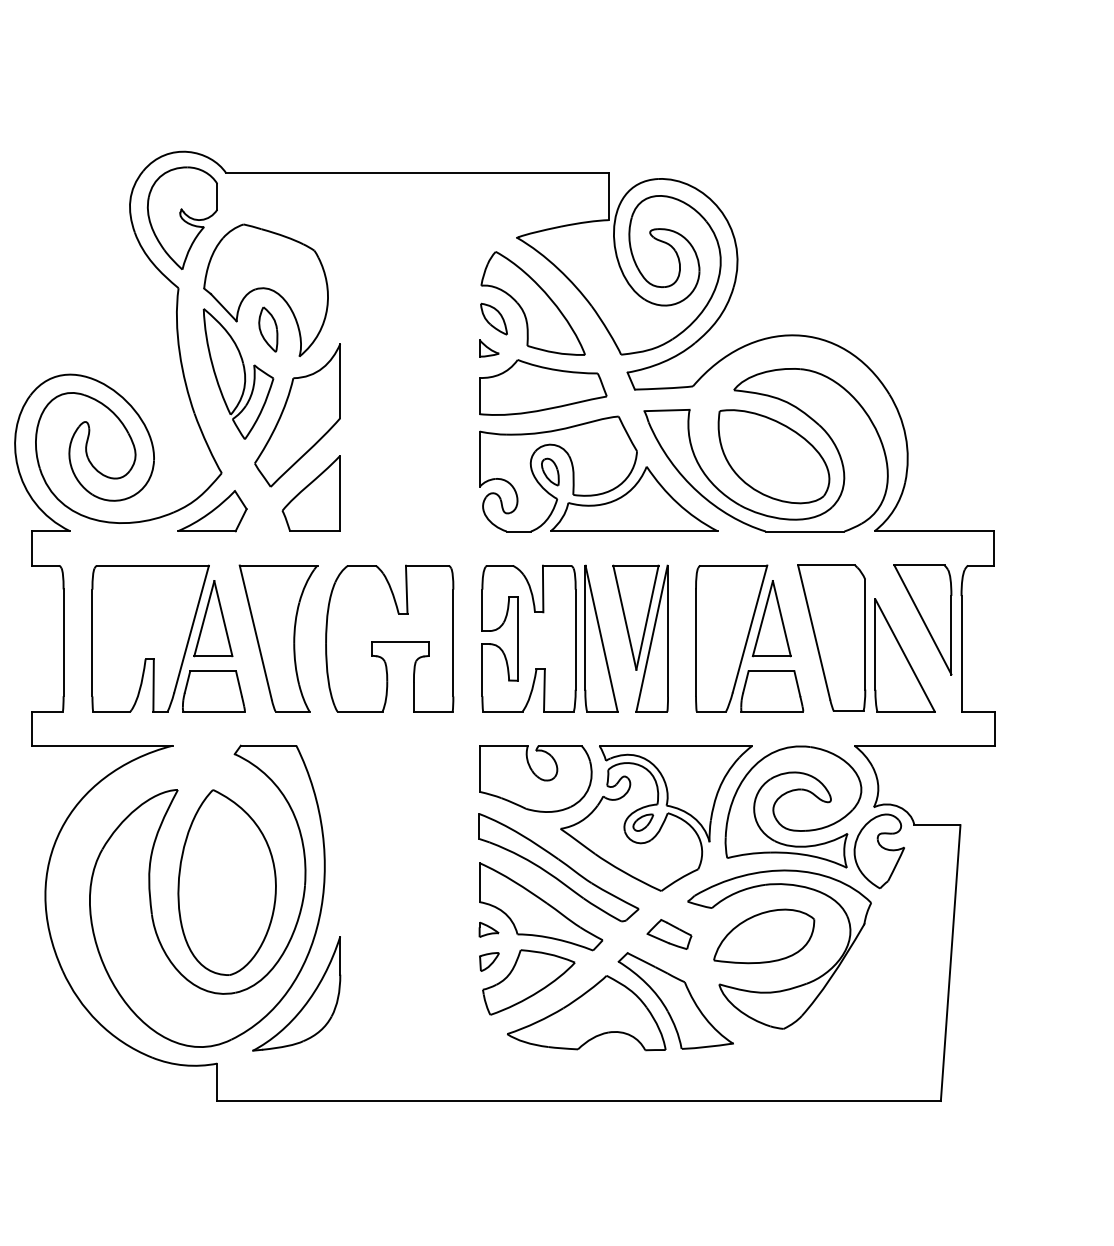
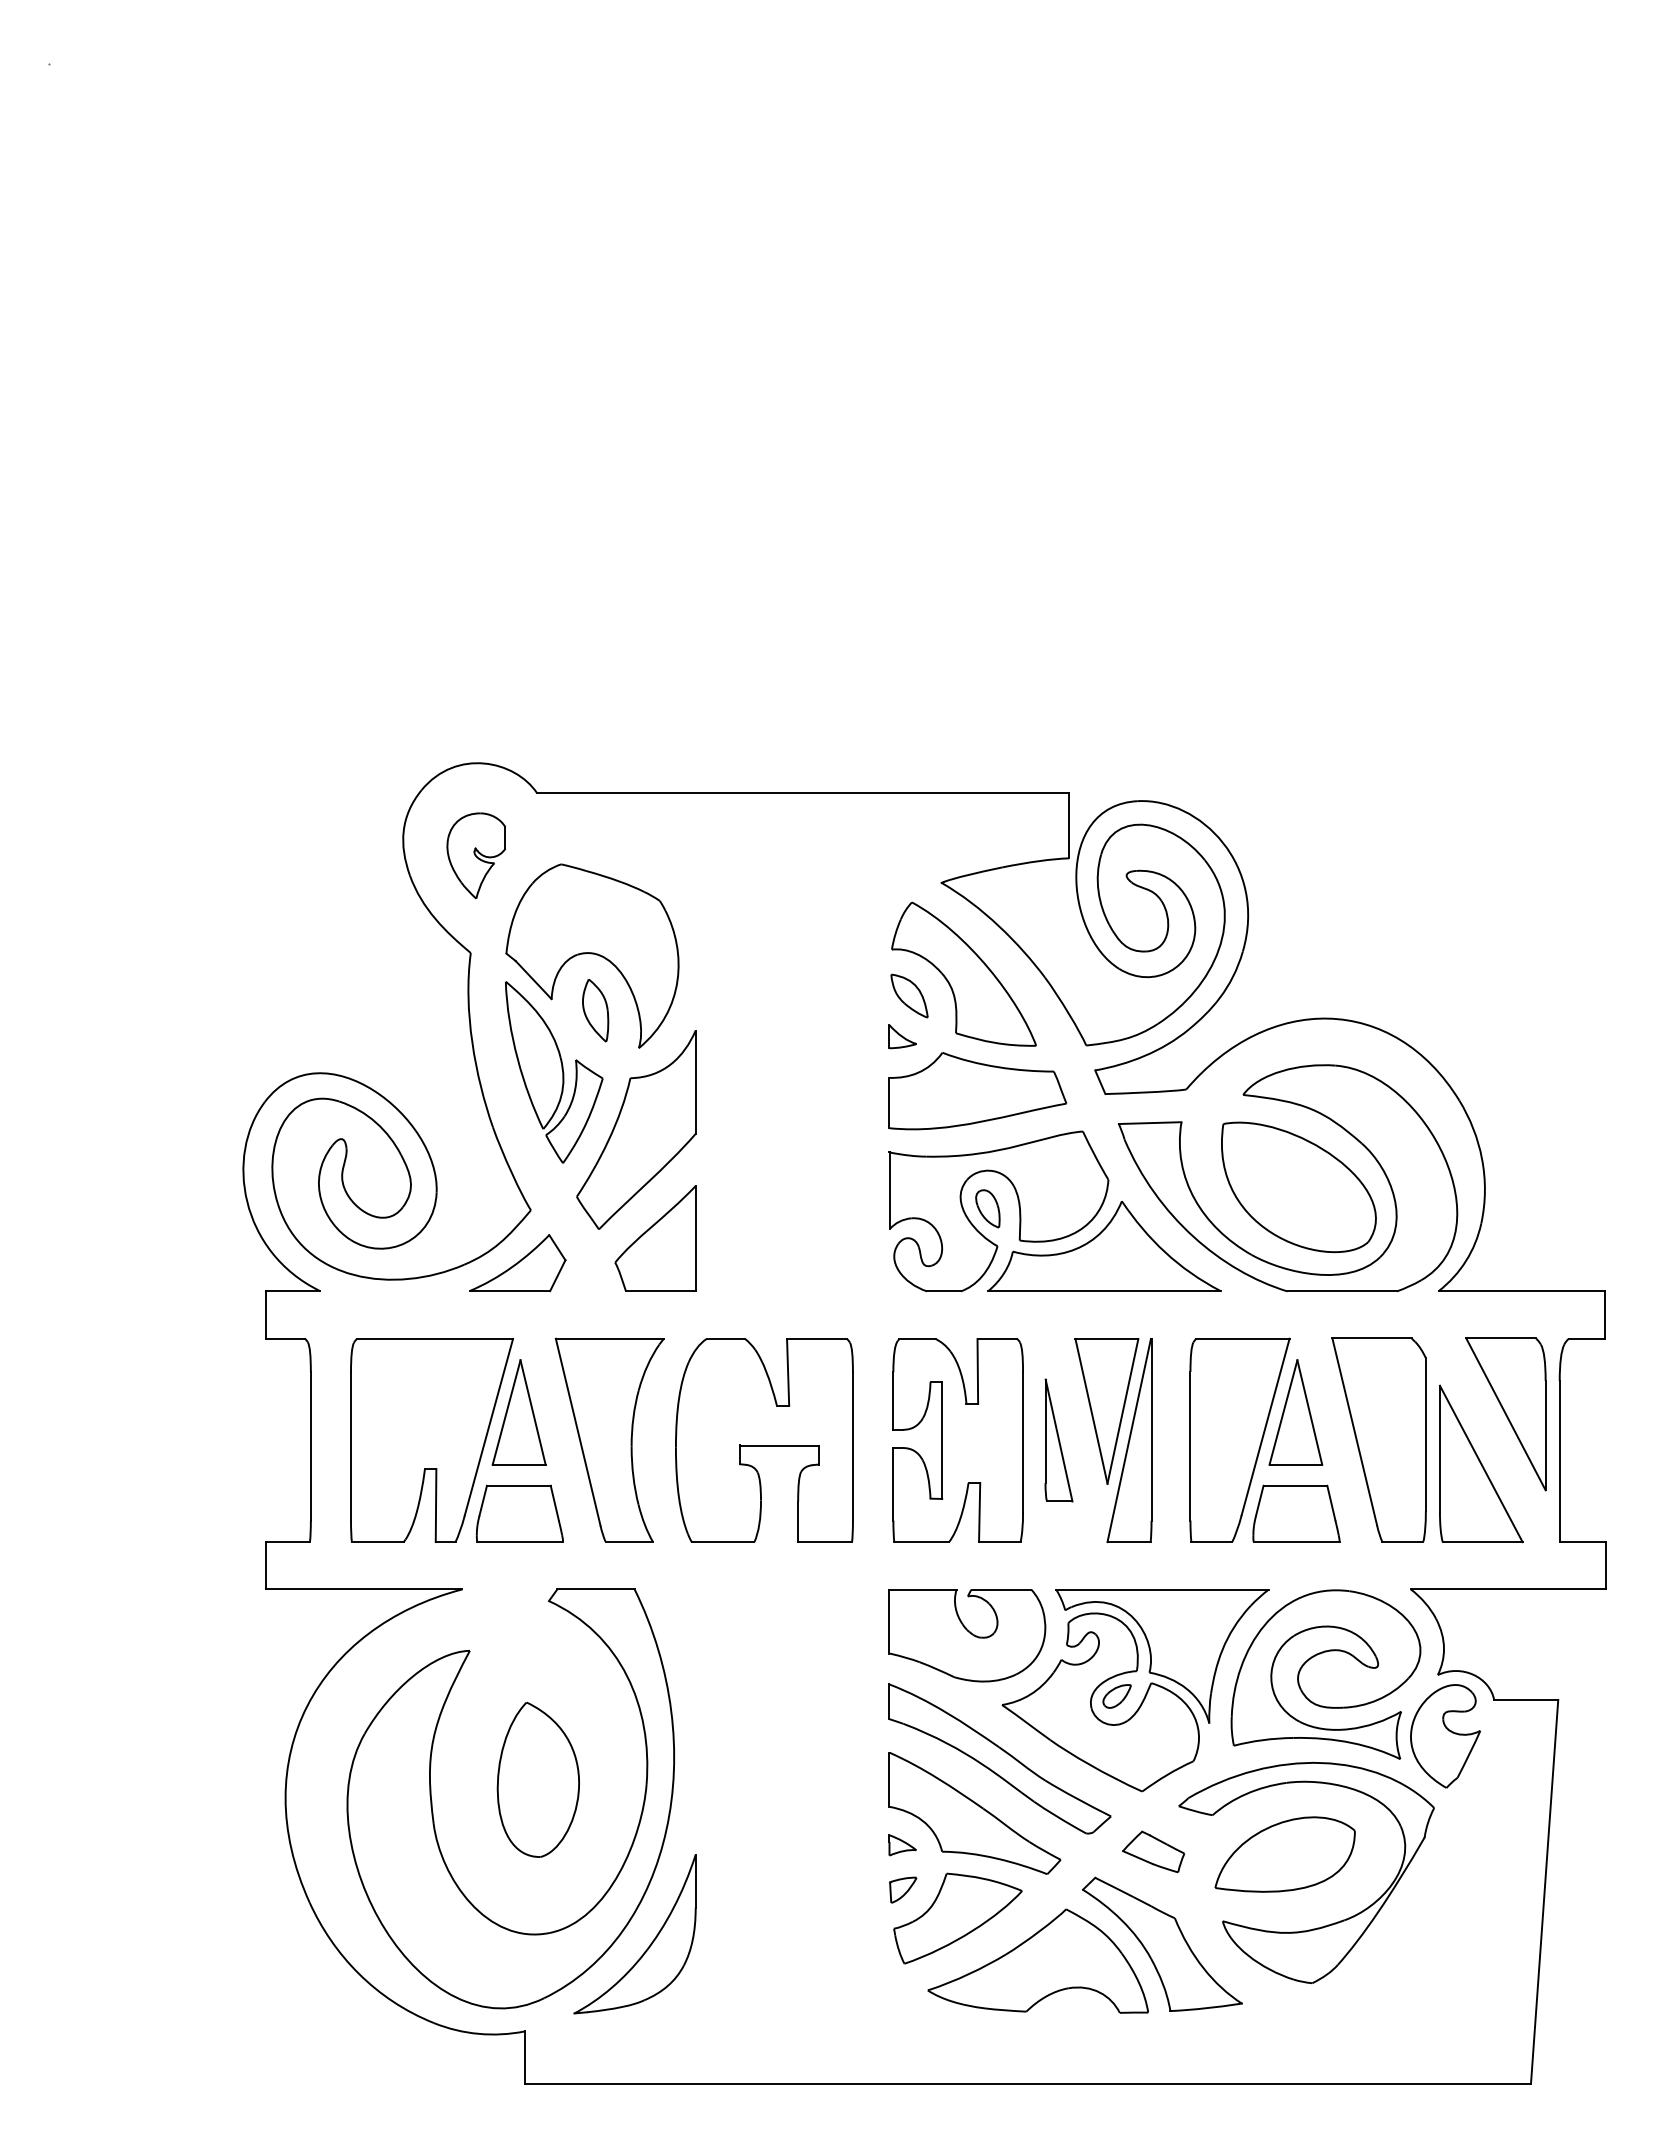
part: (182, 218) -> (476, 855), size x0.6
part: (601, 638) -> (1058, 1440), size x0.6
part: (227, 882) -> (538, 1779), size x0.6

